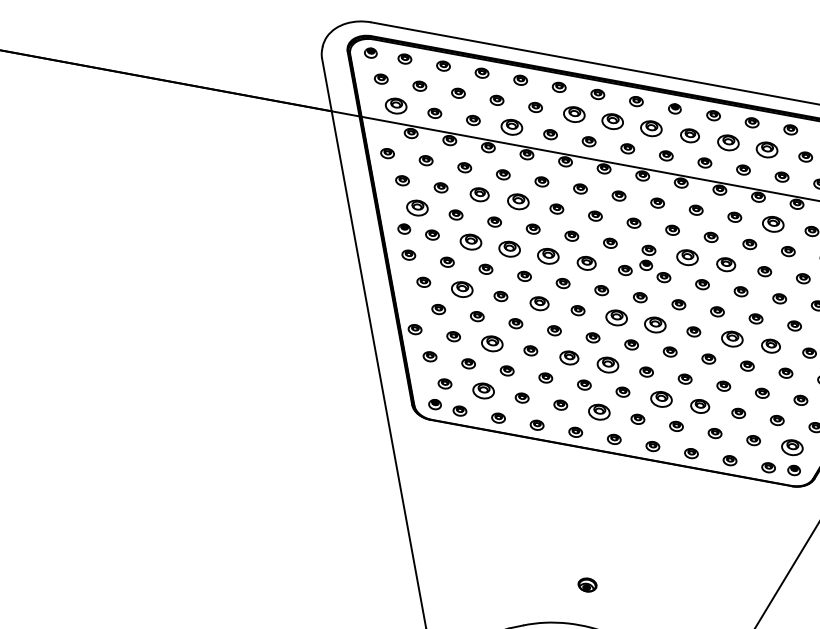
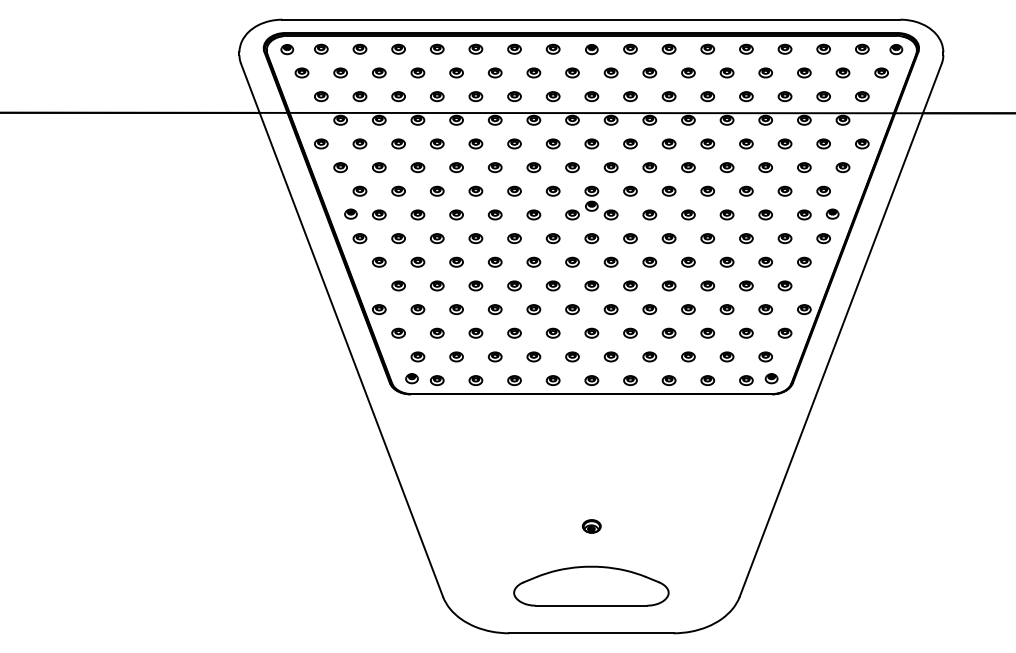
part: (396, 106) -> (321, 96), size x0.62
part: (573, 113) -> (494, 72), size x0.62
part: (612, 121) -> (533, 72), size x0.62
part: (512, 127) -> (437, 96), size x0.62
part: (651, 128) -> (572, 72), size x0.62
part: (689, 135) -> (610, 72), size x0.71
part: (728, 142) -> (649, 72), size x0.62
part: (767, 149) -> (688, 72), size x0.62
part: (479, 194) -> (417, 167), size x0.71
part: (518, 201) -> (456, 167), size x0.62
part: (417, 207) -> (359, 190), size x0.62
part: (773, 223) -> (707, 143), size x0.62
part: (470, 241) -> (417, 214), size x0.62
part: (509, 248) -> (456, 214), size x0.62
part: (547, 255) -> (494, 214), size x0.62
part: (687, 256) -> (630, 190), size x0.62
part: (586, 262) -> (533, 214), size x0.71
part: (725, 263) -> (668, 190), size x0.71
part: (462, 288) -> (417, 261), size x0.62
part: (538, 302) -> (494, 261), size x0.71
part: (616, 316) -> (572, 261), size x0.62
part: (654, 323) -> (610, 261), size x0.62
part: (732, 338) -> (688, 261), size x0.62
part: (492, 343) -> (456, 309), size x0.62
part: (770, 345) -> (726, 261), size x0.71
part: (569, 357) -> (533, 309), size x0.71
part: (608, 364) -> (572, 309), size x0.62
part: (483, 390) -> (456, 356), size x0.62
part: (661, 398) -> (630, 332), size x0.62
part: (699, 405) -> (668, 332), size x0.71
part: (599, 411) -> (572, 356), size x0.62
part: (792, 447) -> (765, 356), size x0.62

